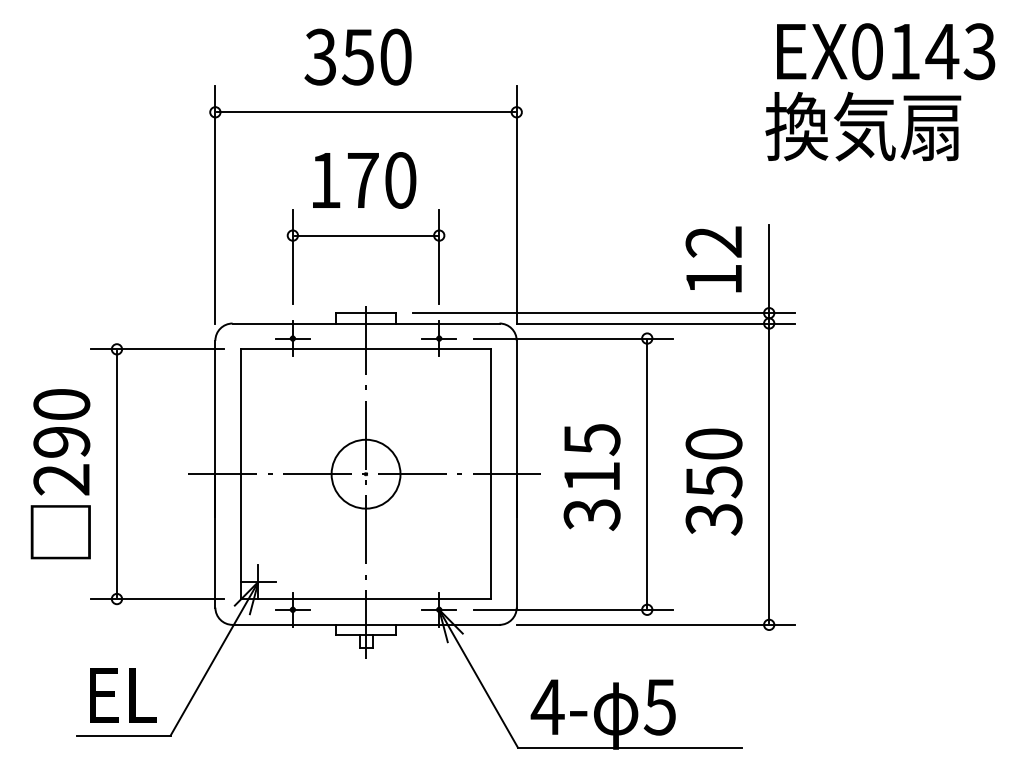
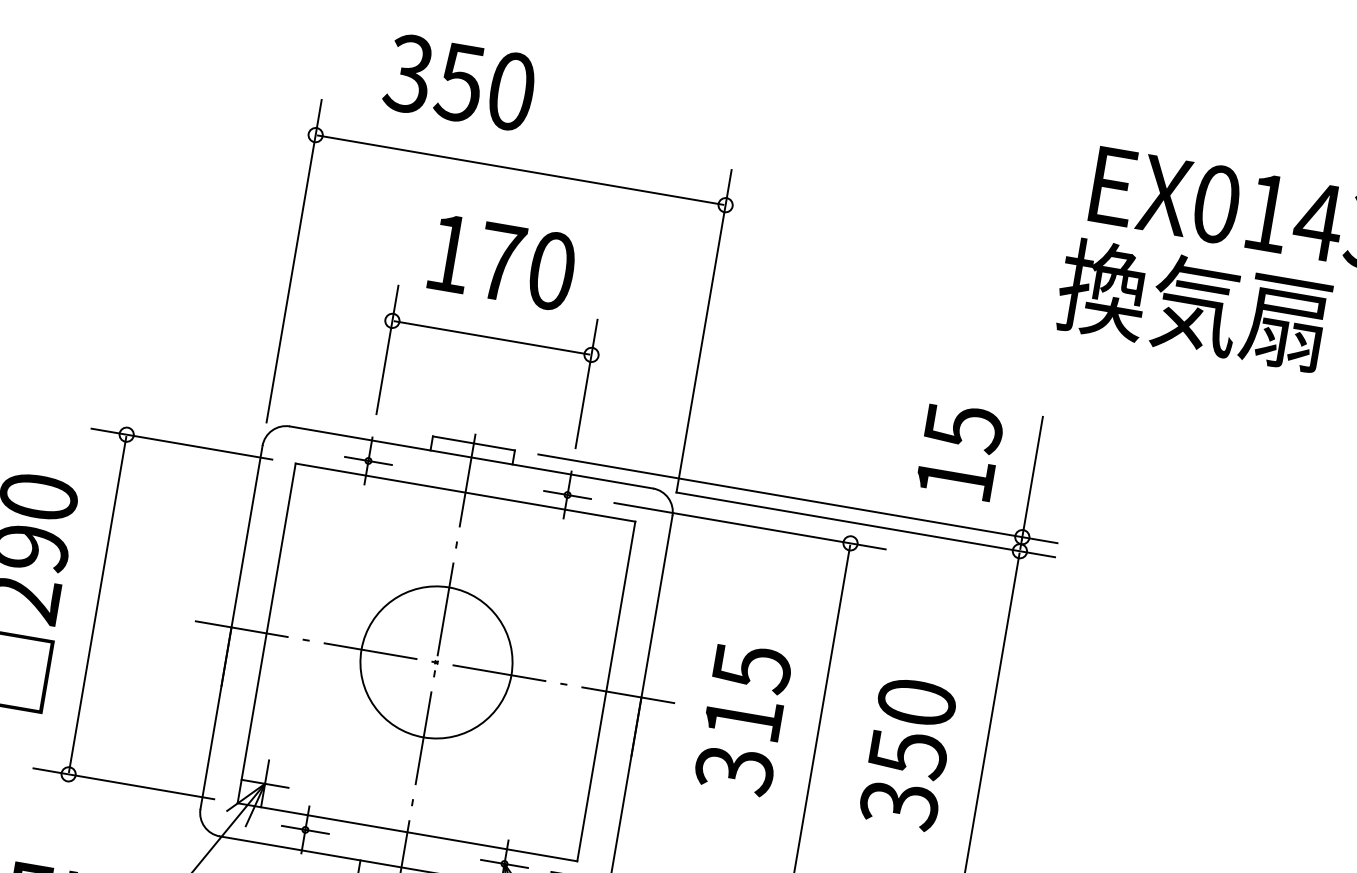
text: (357, 56) -> (459, 81), moved
text: (713, 242) -> (962, 428), 12 -> 15
circle: (365, 473) -> (435, 661), size x1.6

